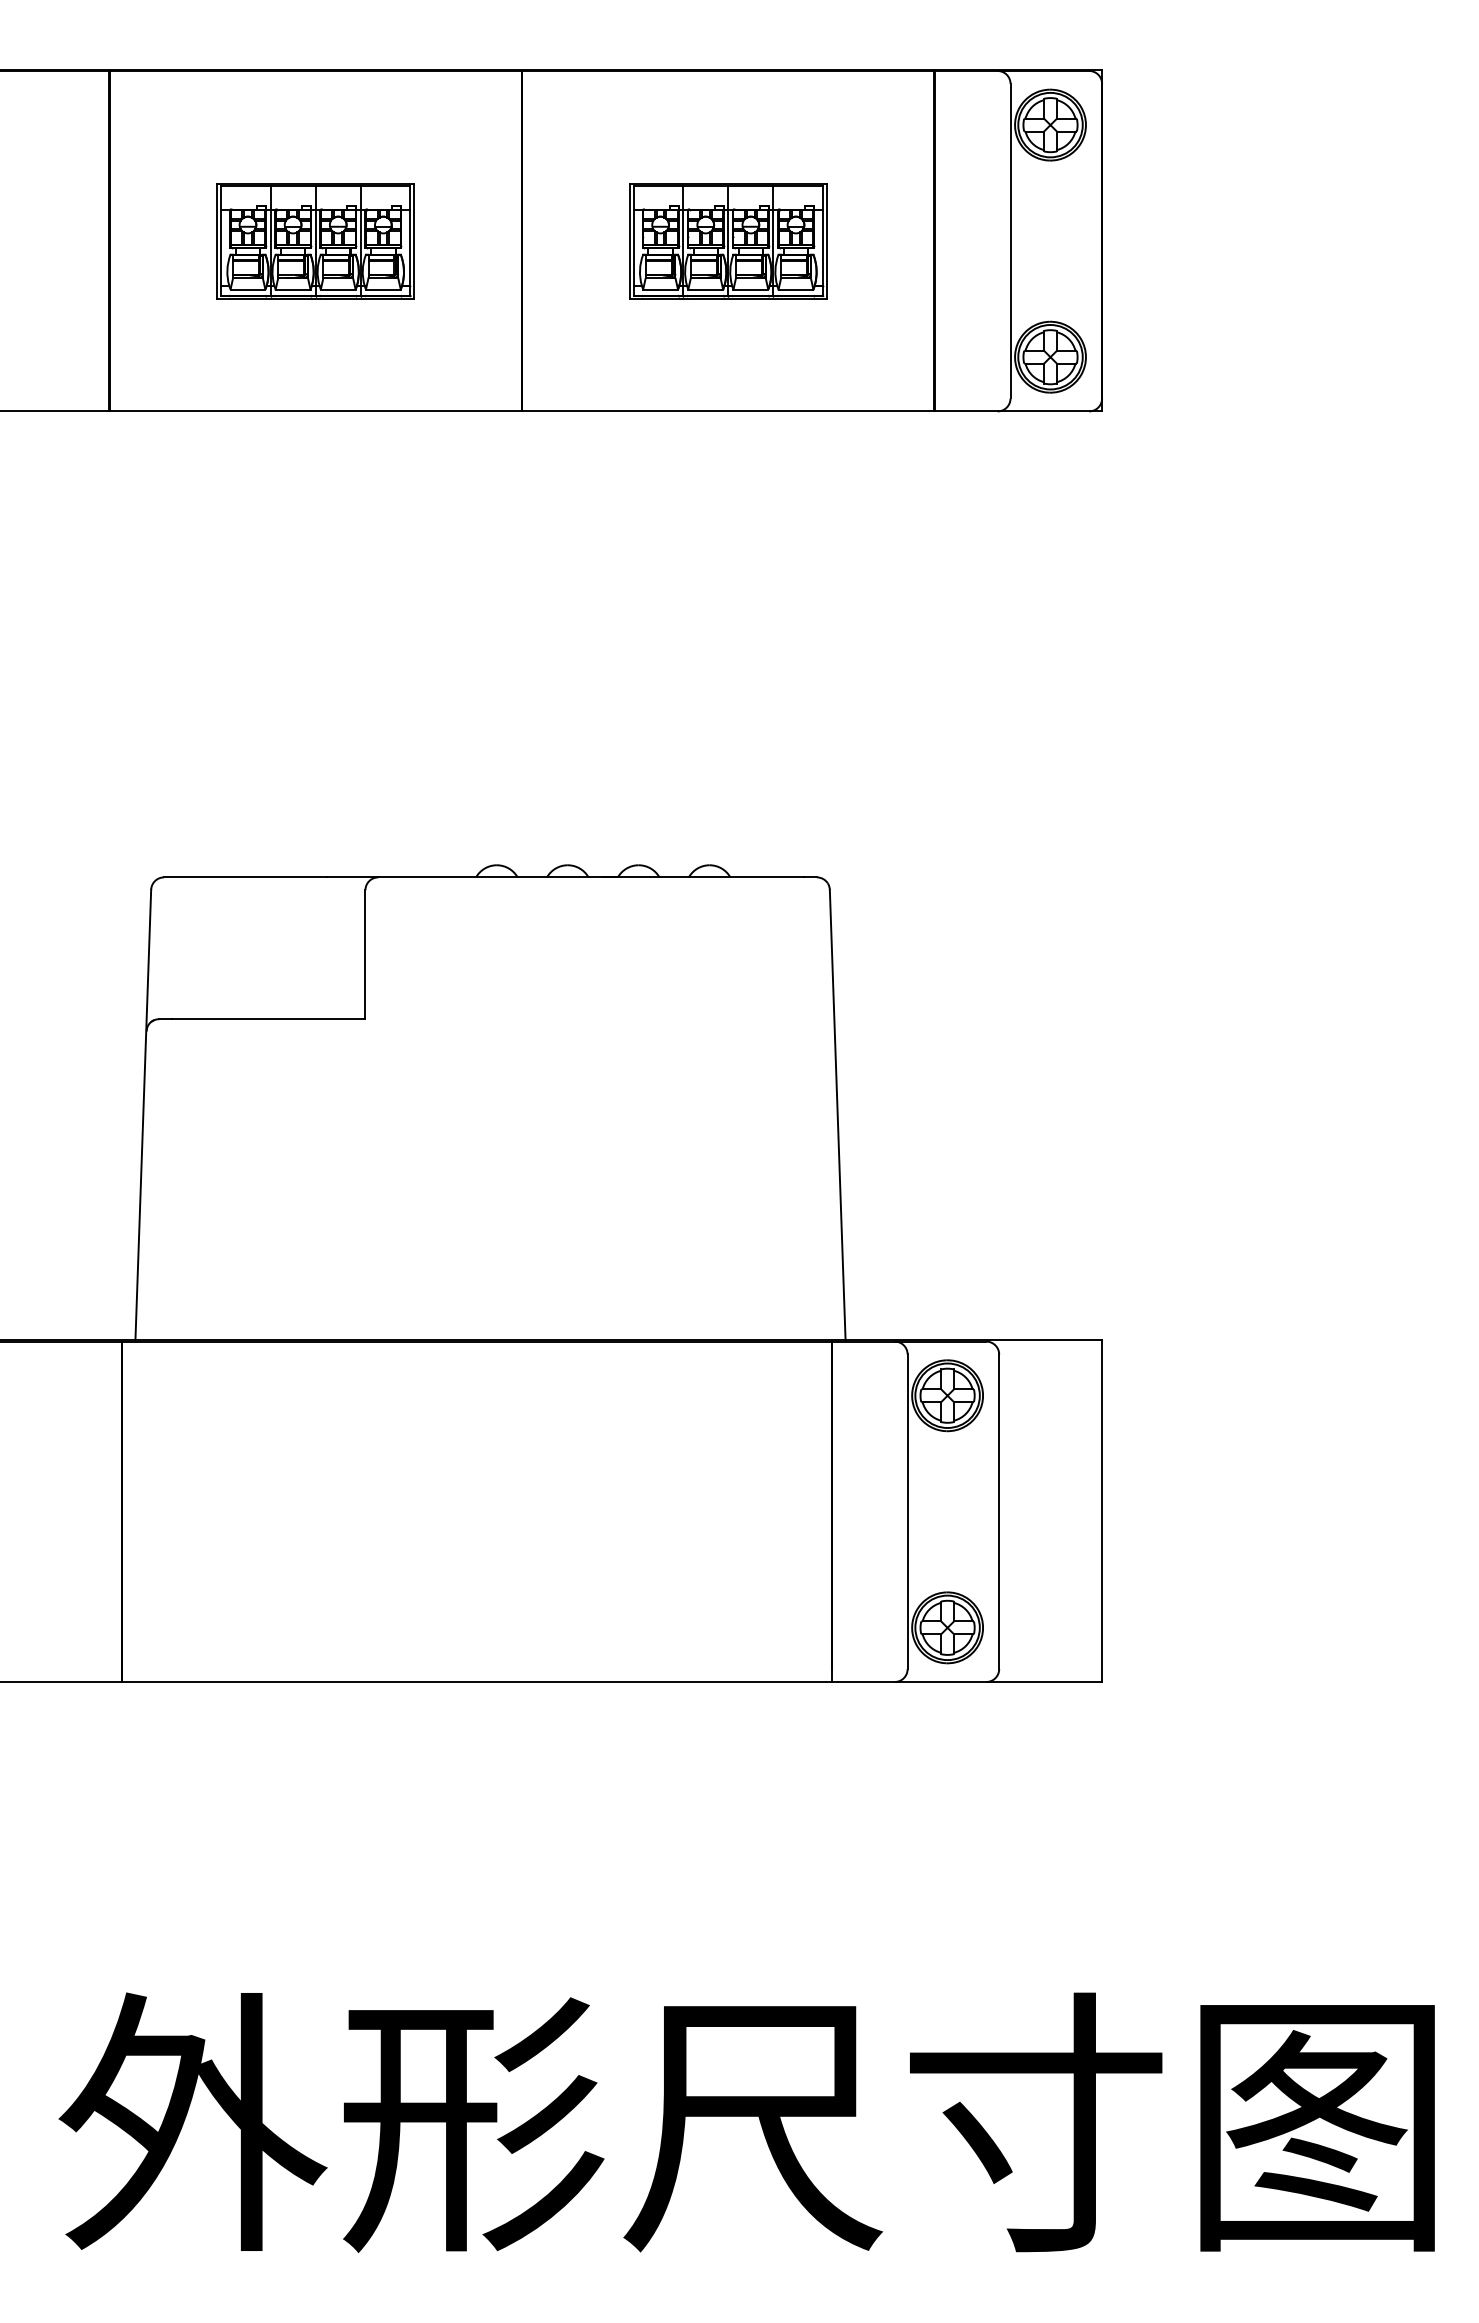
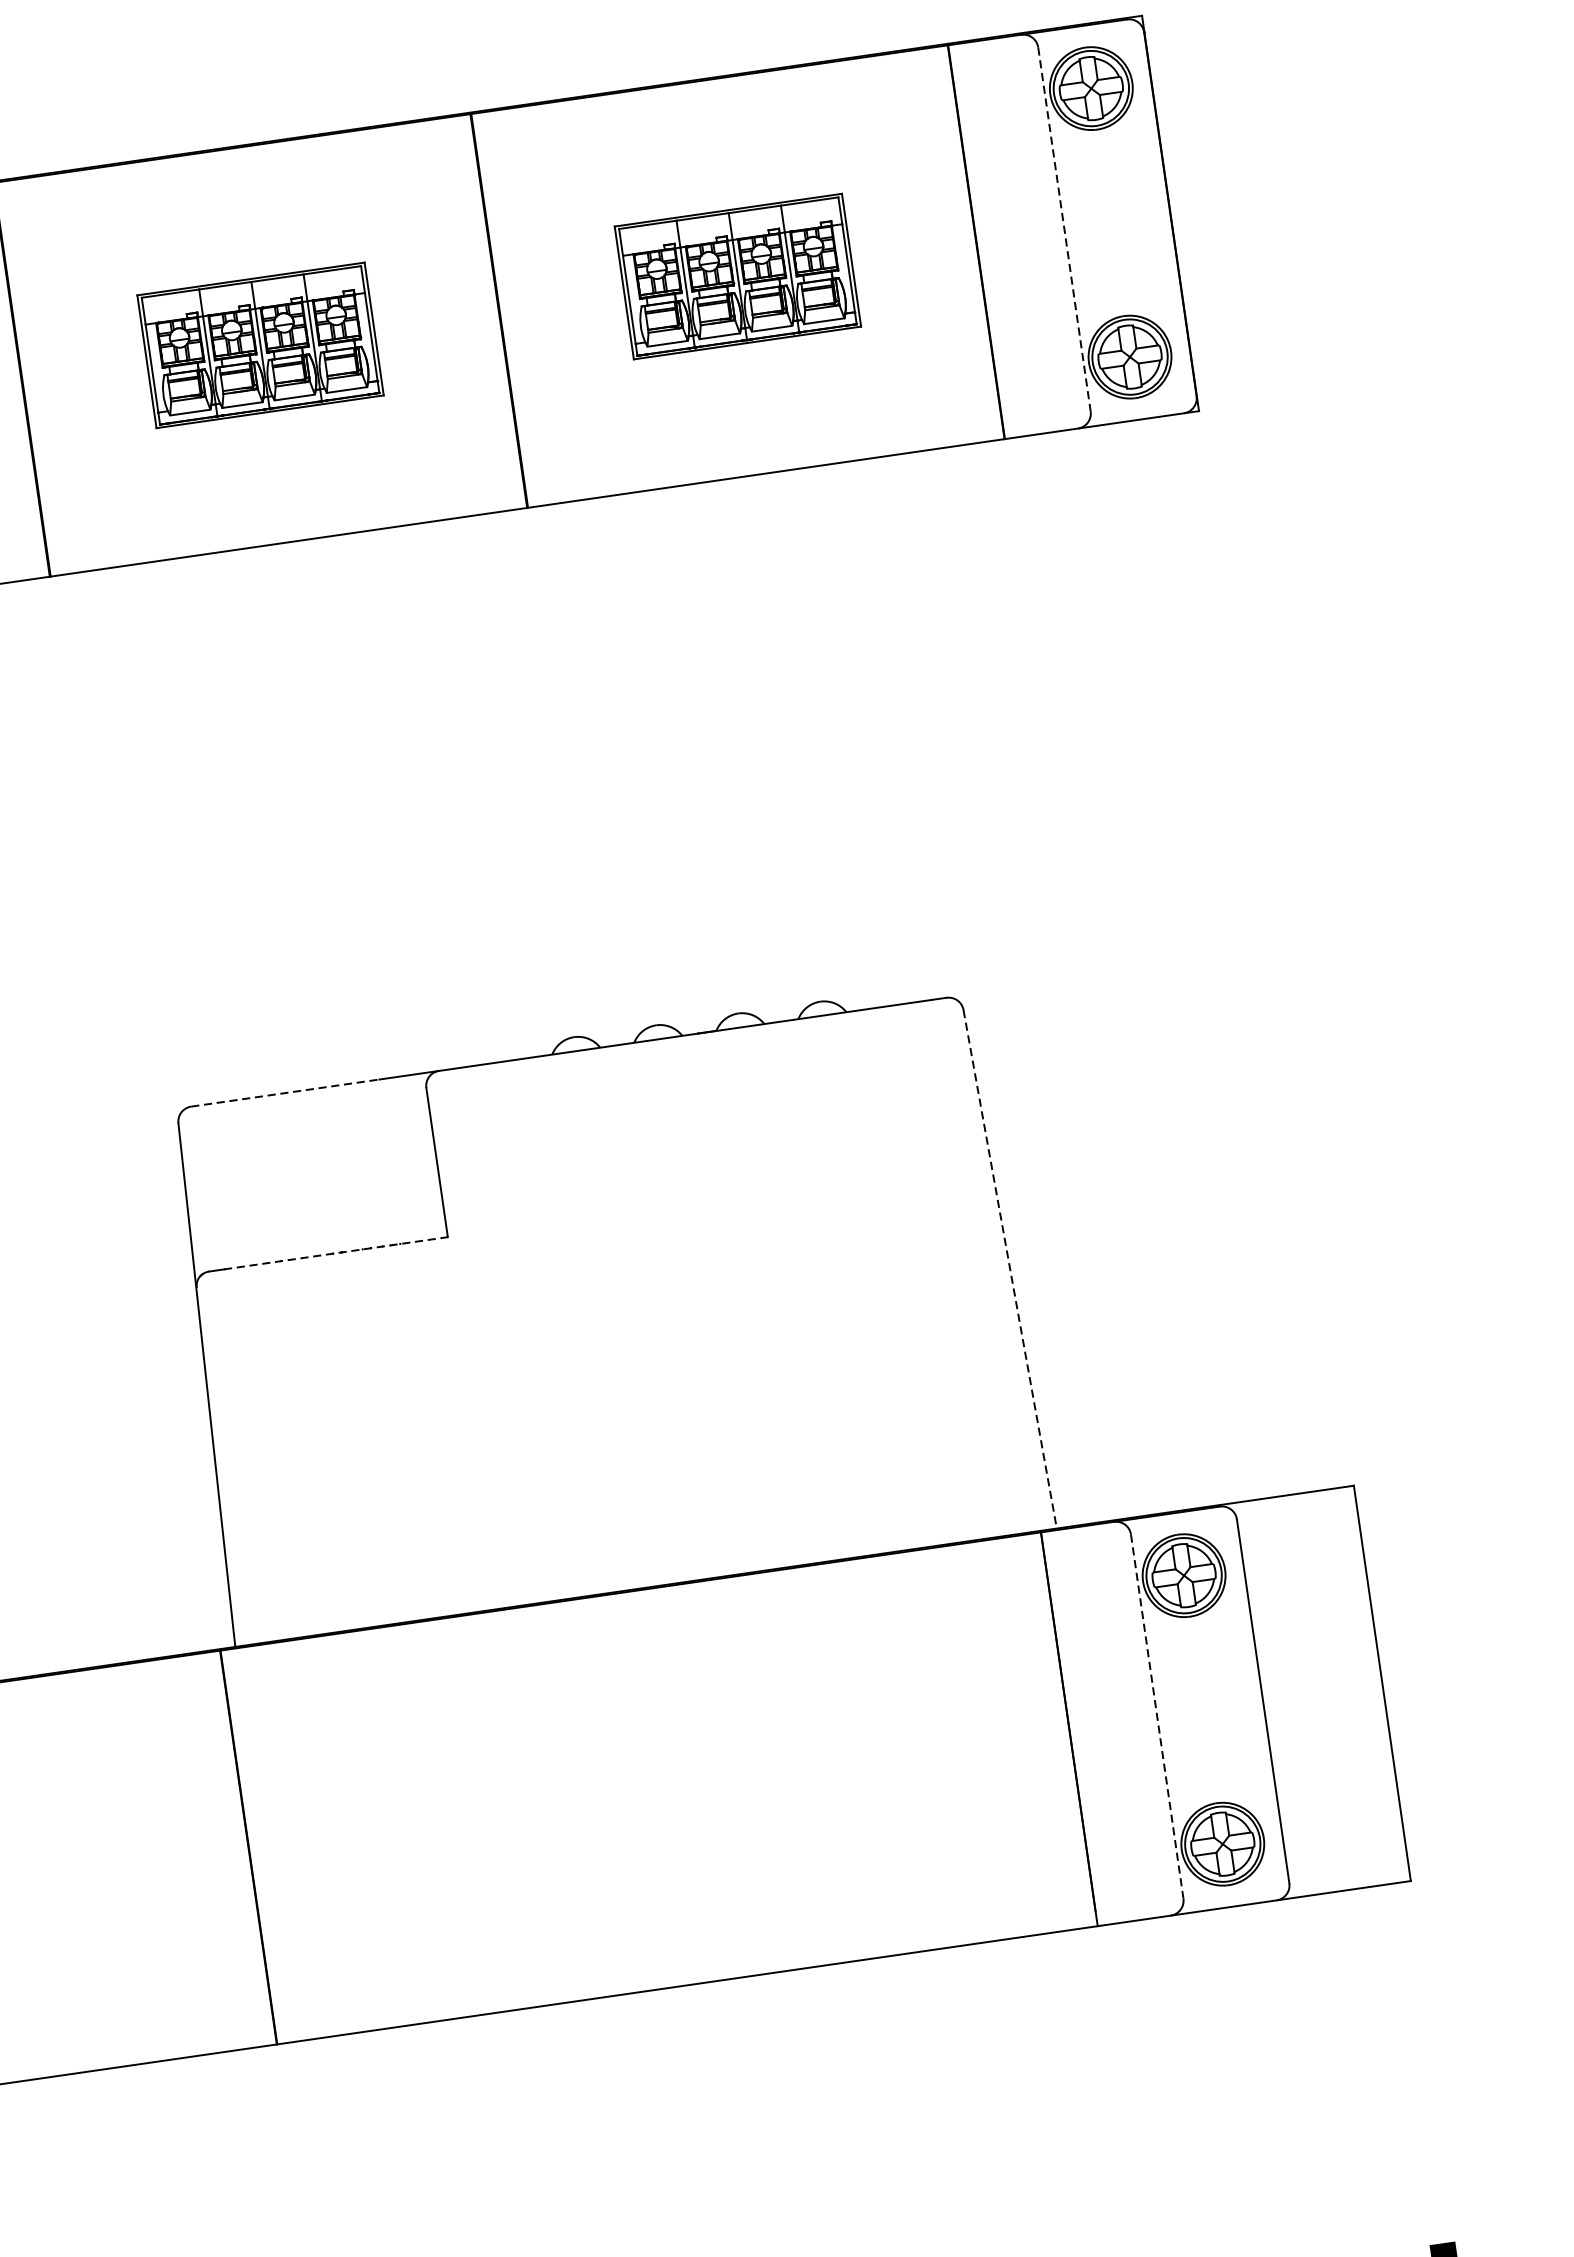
line: (1010, 241) -> (1064, 229), solid -> dashed
line: (245, 877) -> (285, 1093), solid -> dashed
line: (268, 1019) -> (335, 1253), solid -> dashed
line: (837, 1115) -> (1010, 1269), solid -> dashed
line: (907, 1512) -> (1157, 1717), solid -> dashed

